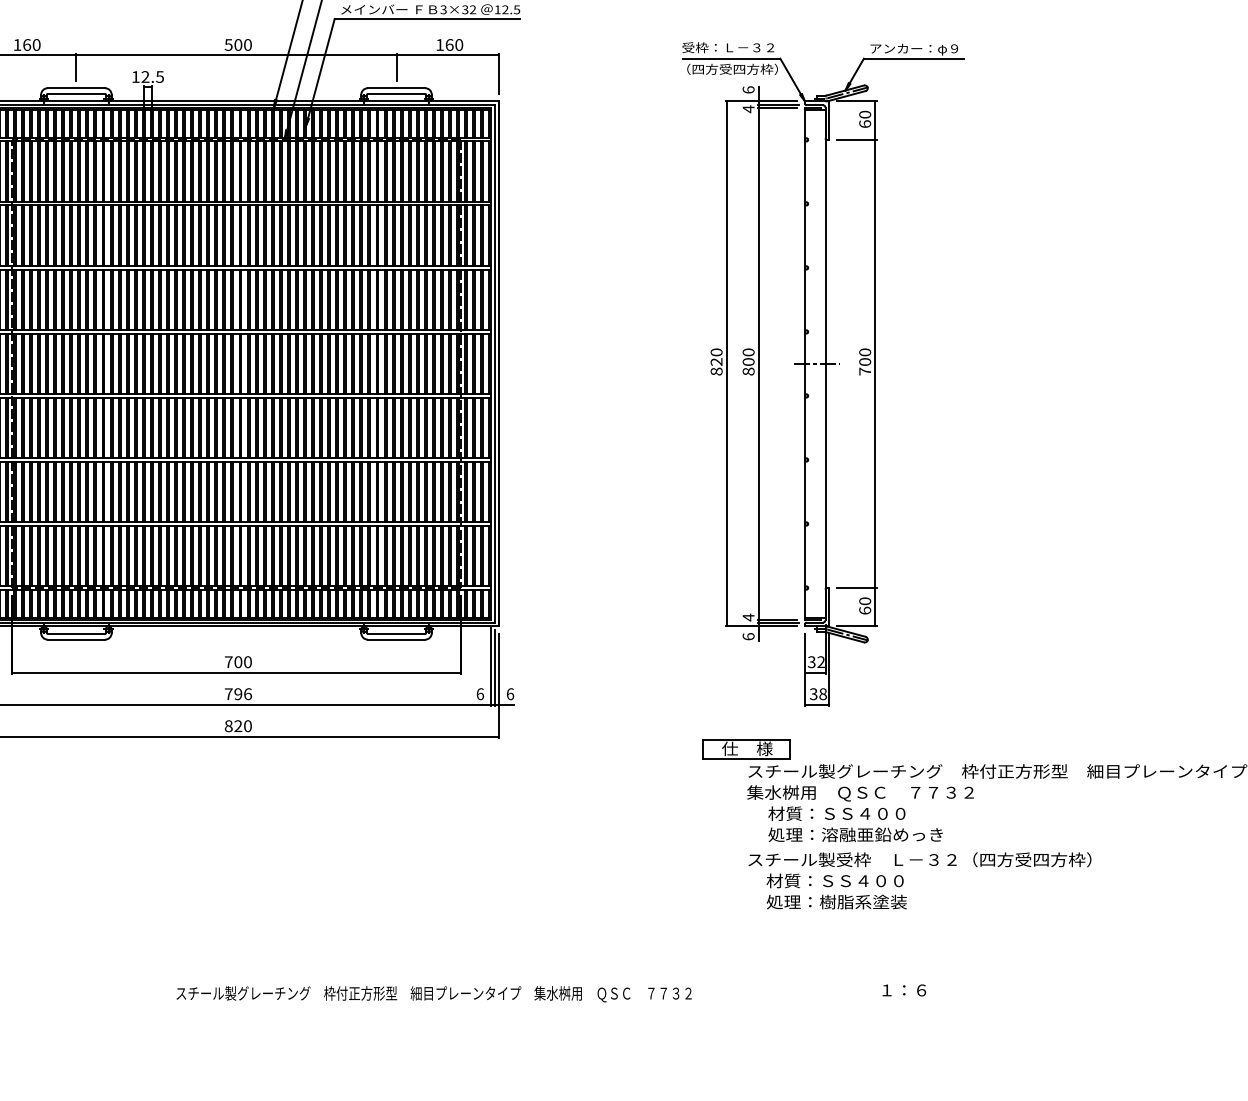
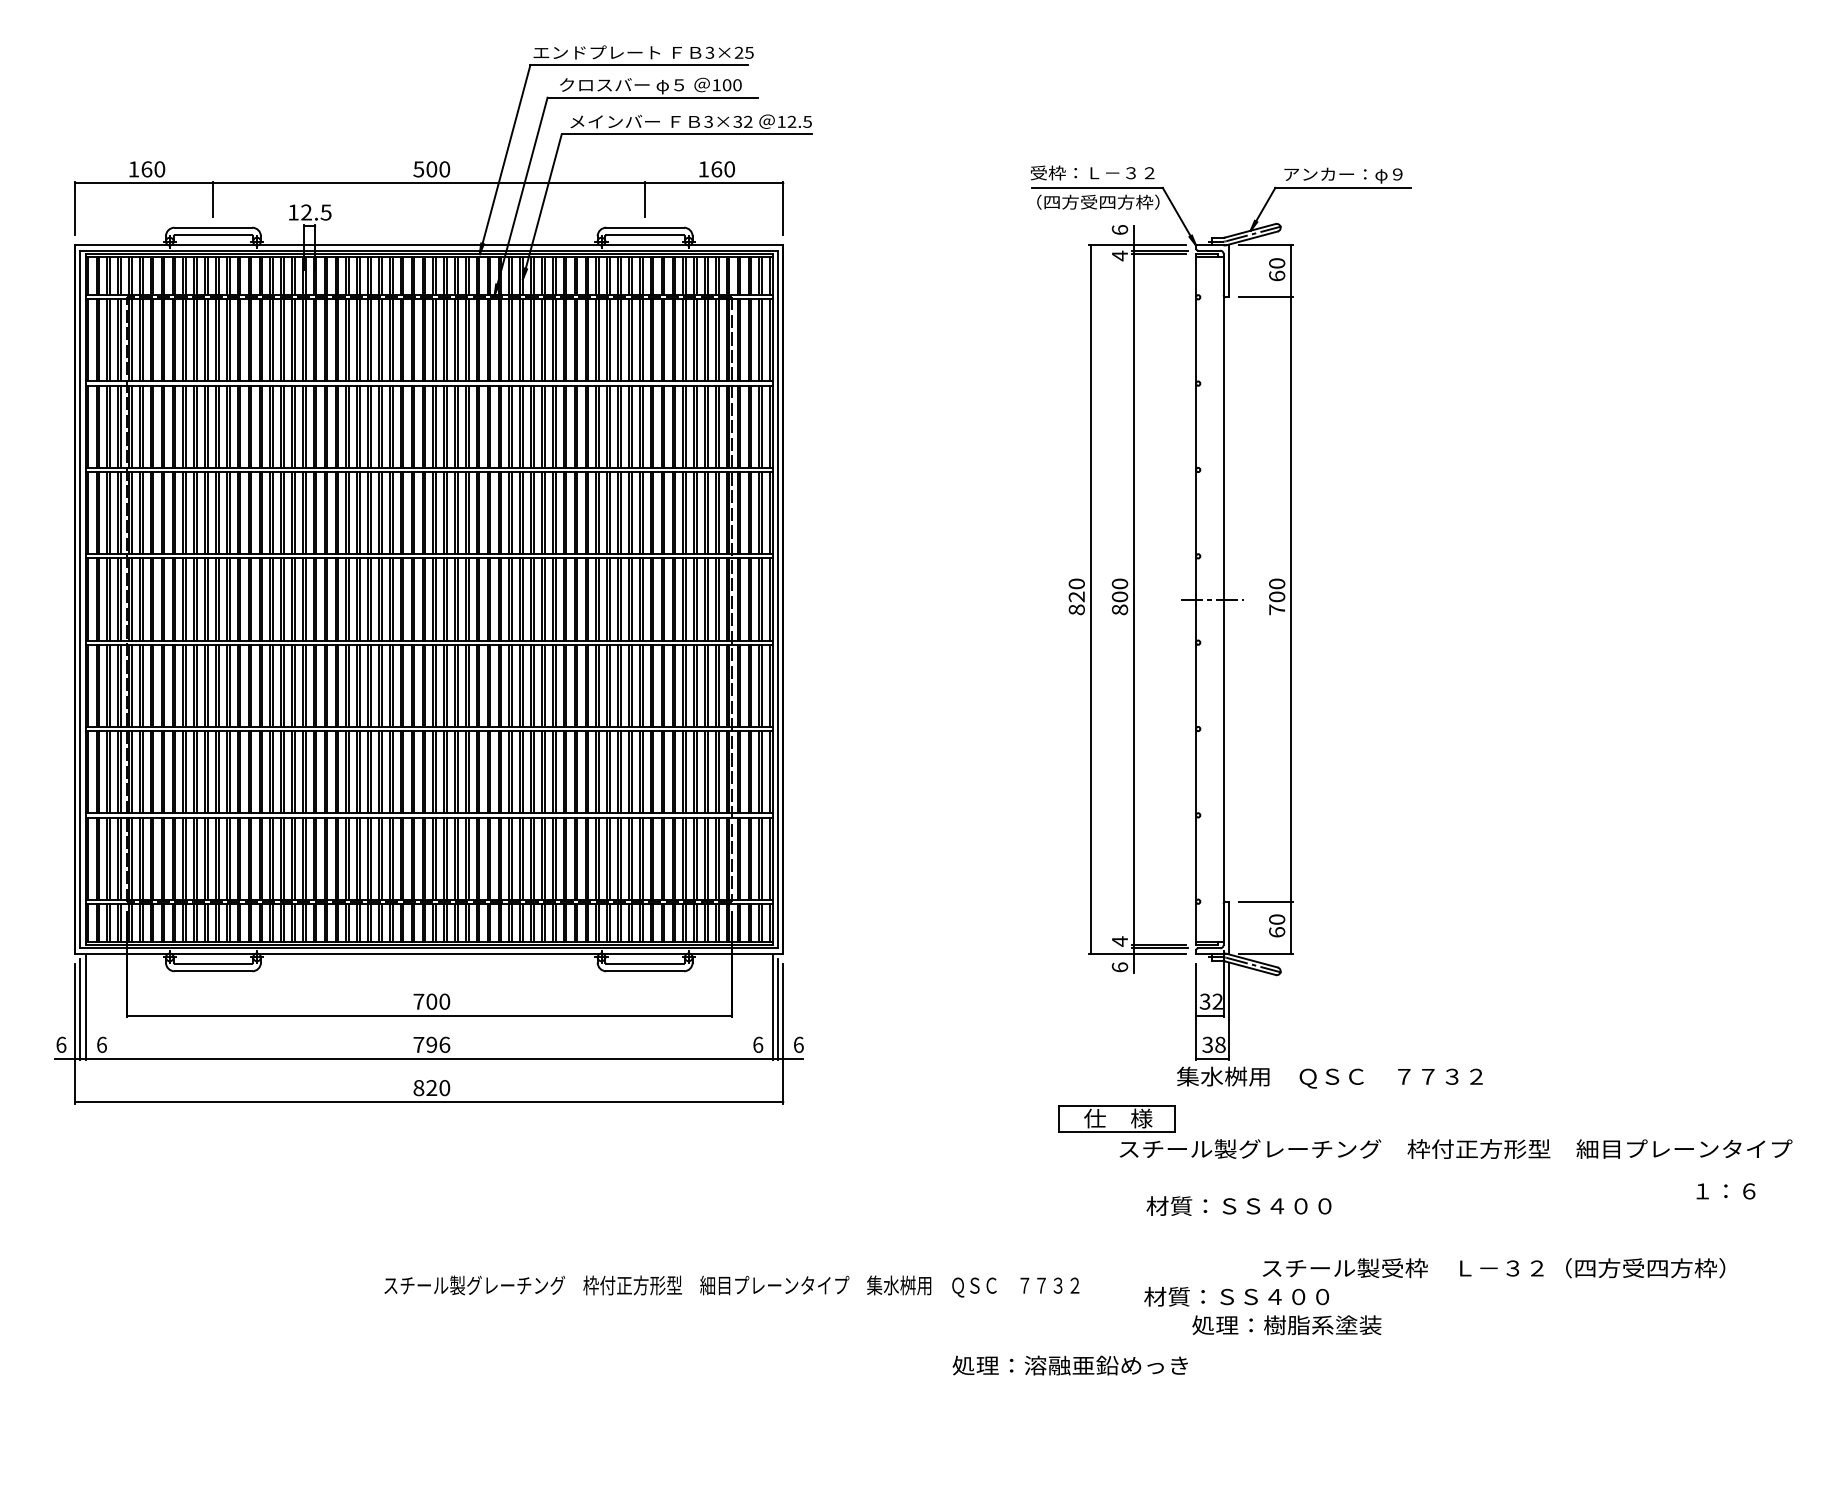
text: (860, 793) -> (1329, 1077), moved
text: (855, 834) -> (1069, 1365), moved
text: (919, 860) -> (1493, 1268), moved
text: (836, 902) -> (1286, 1325), moved
text: (903, 990) -> (1725, 1191), moved
text: (433, 994) -> (731, 1286), moved

